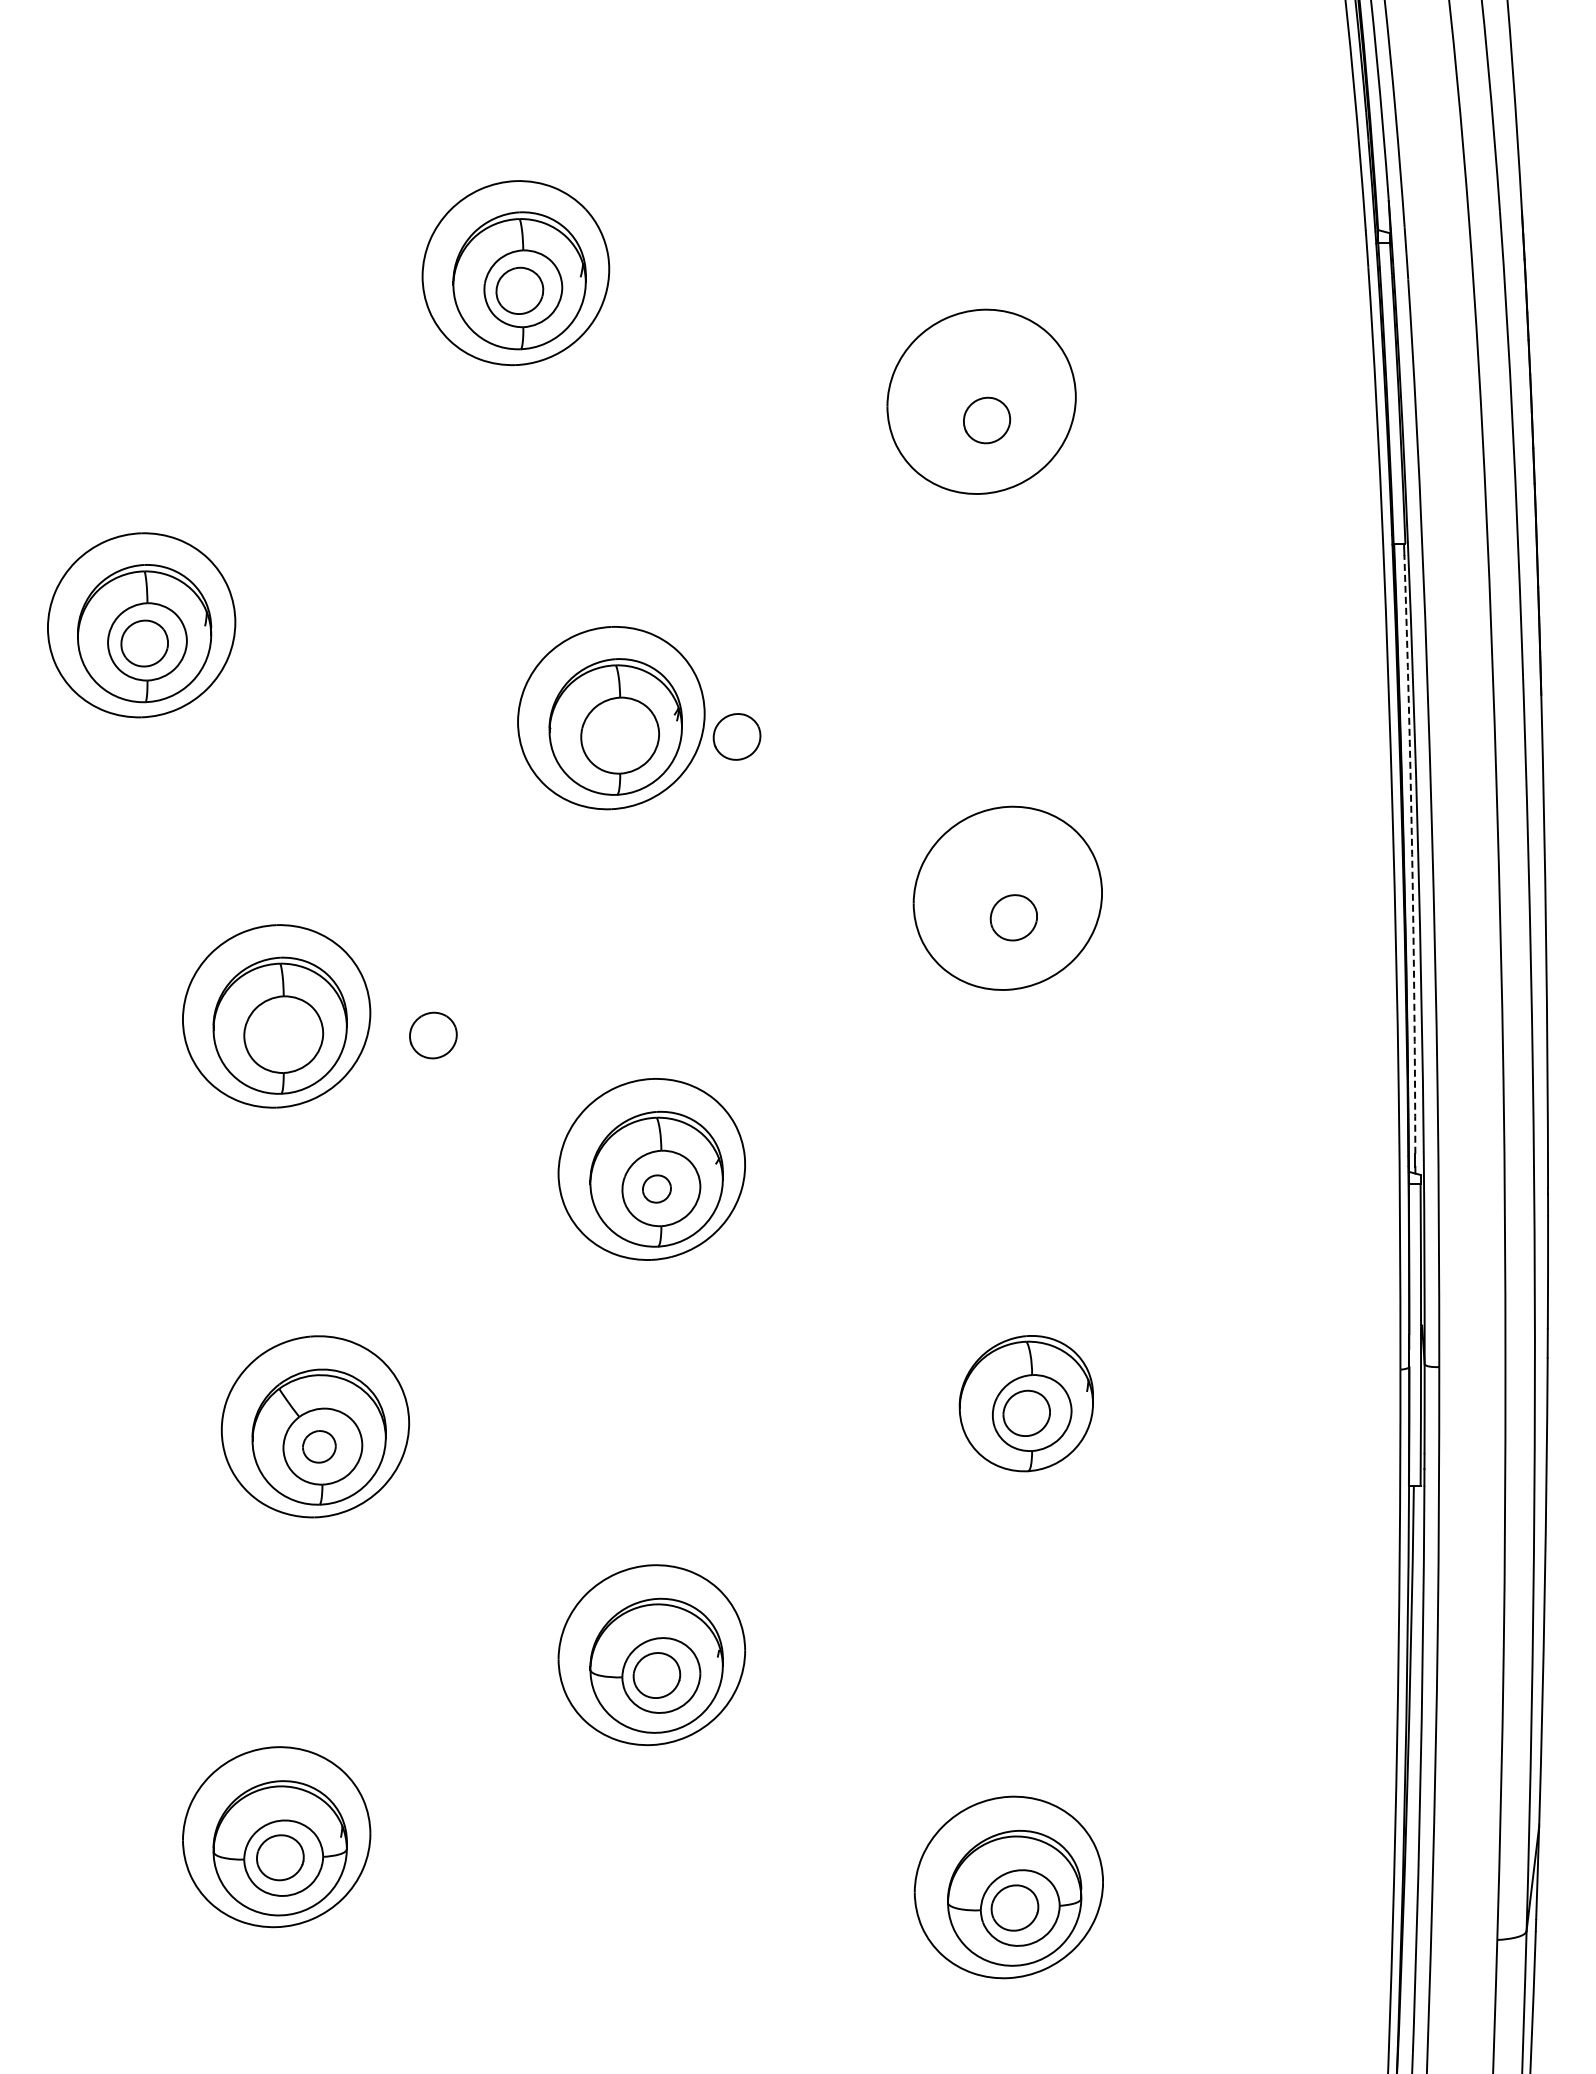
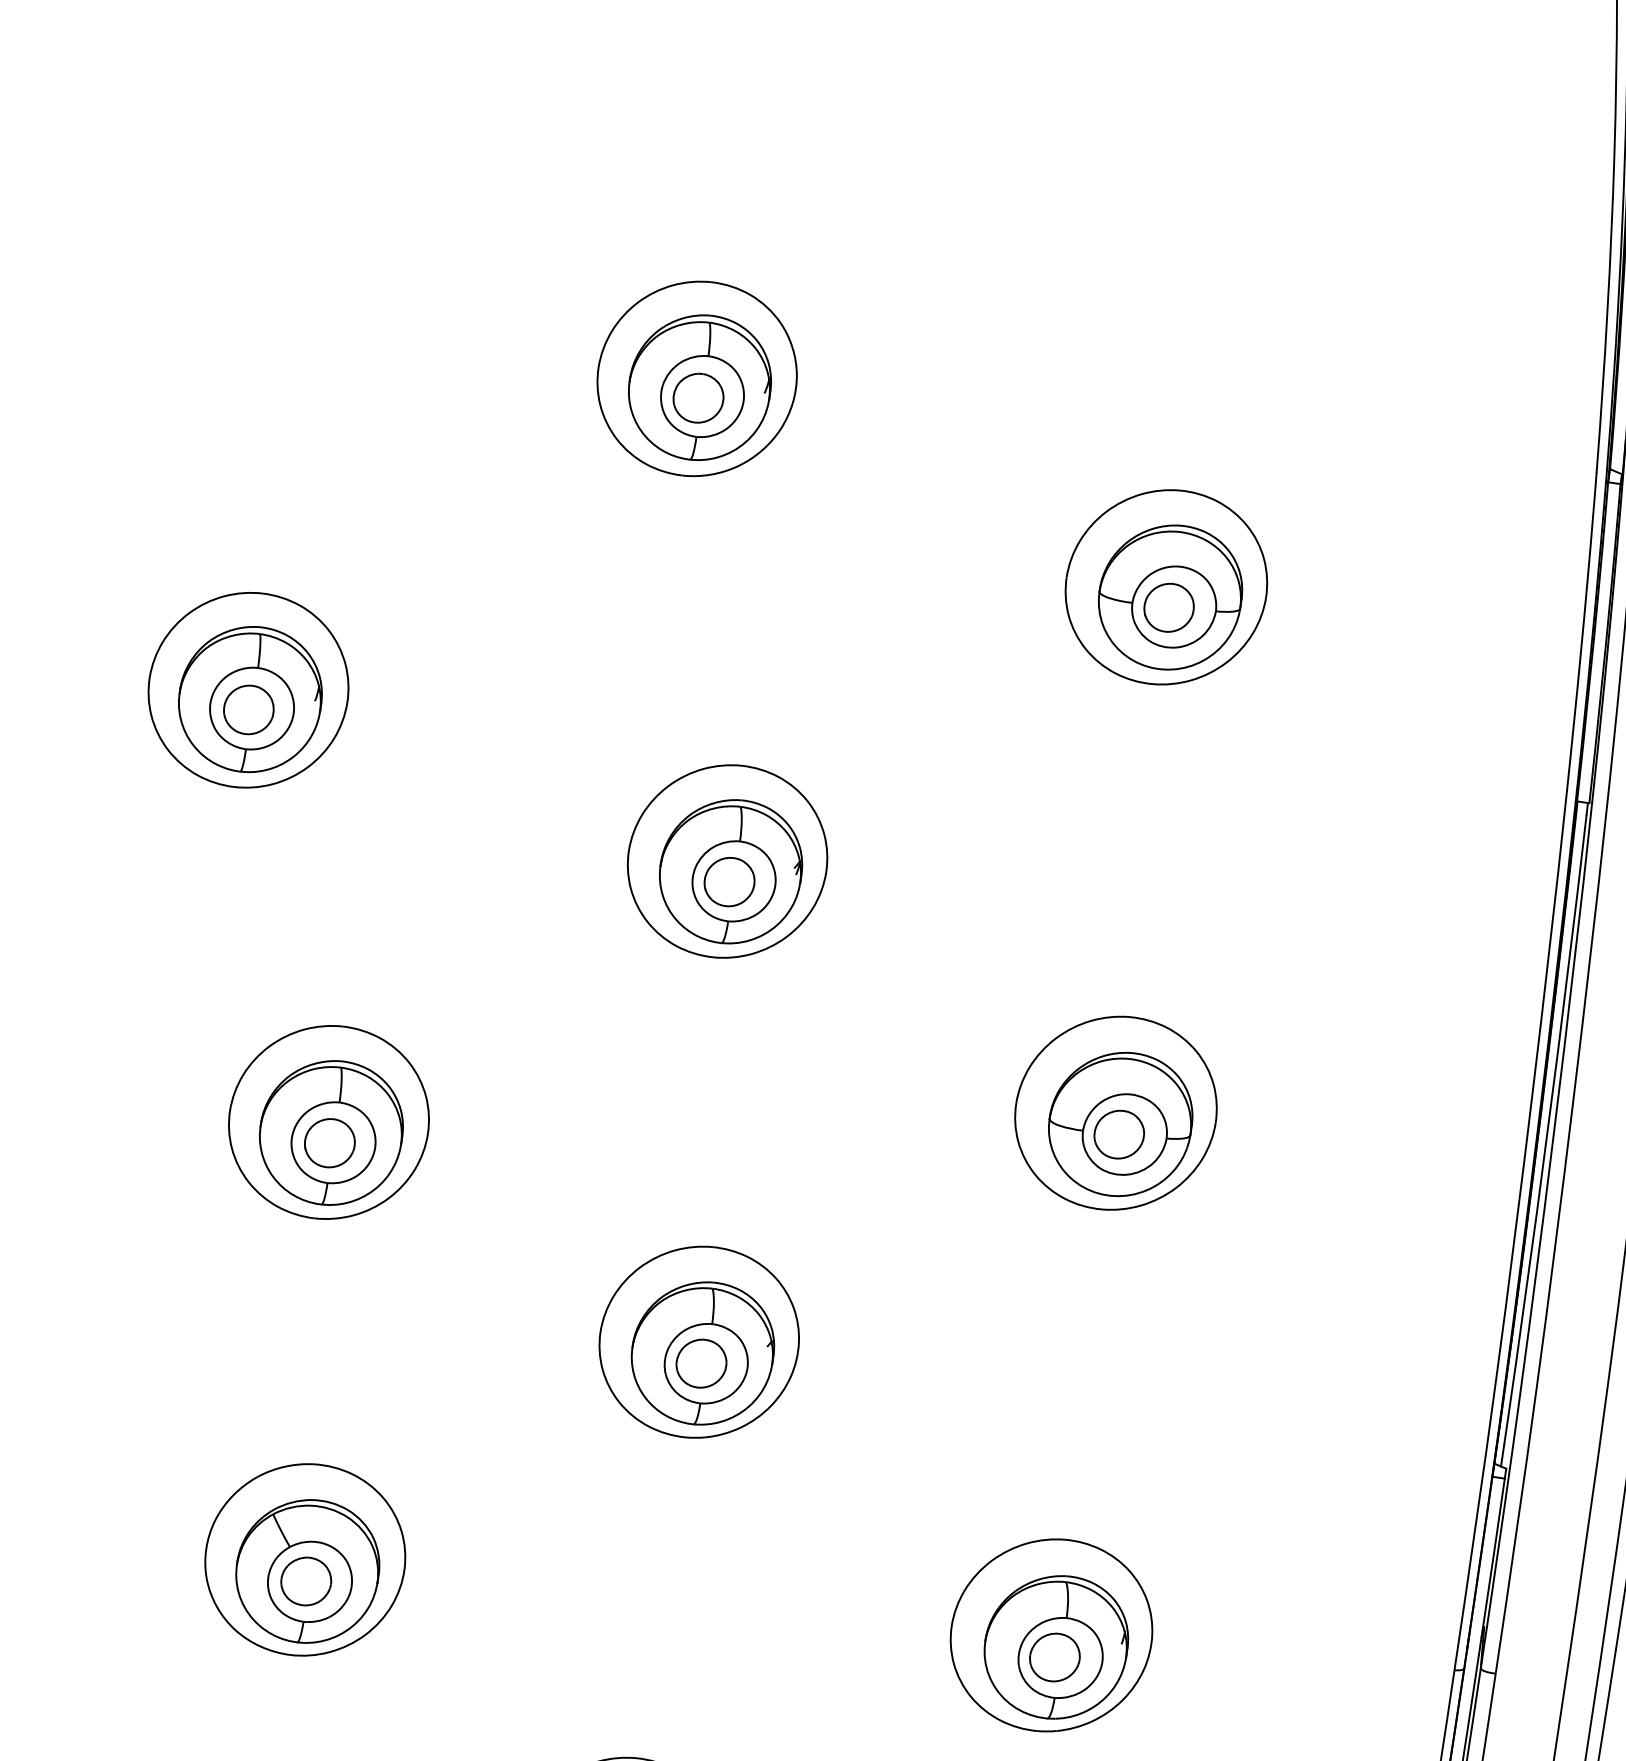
part: (986, 410) -> (1170, 597), added
part: (736, 736) -> (729, 881), moved
arc: (1412, 854) -> (1548, 1130), dashed -> solid
part: (1013, 907) -> (1120, 1123), added
part: (433, 1035) -> (330, 1143), moved
part: (656, 1188) -> (701, 1363), size x1.67
part: (1020, 1393) -> (1051, 1635), added
part: (319, 1446) -> (306, 1581), size x1.43

